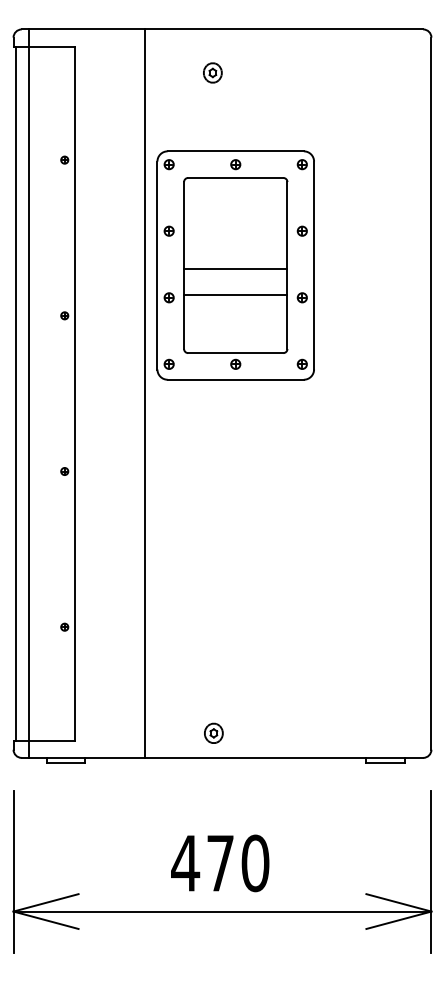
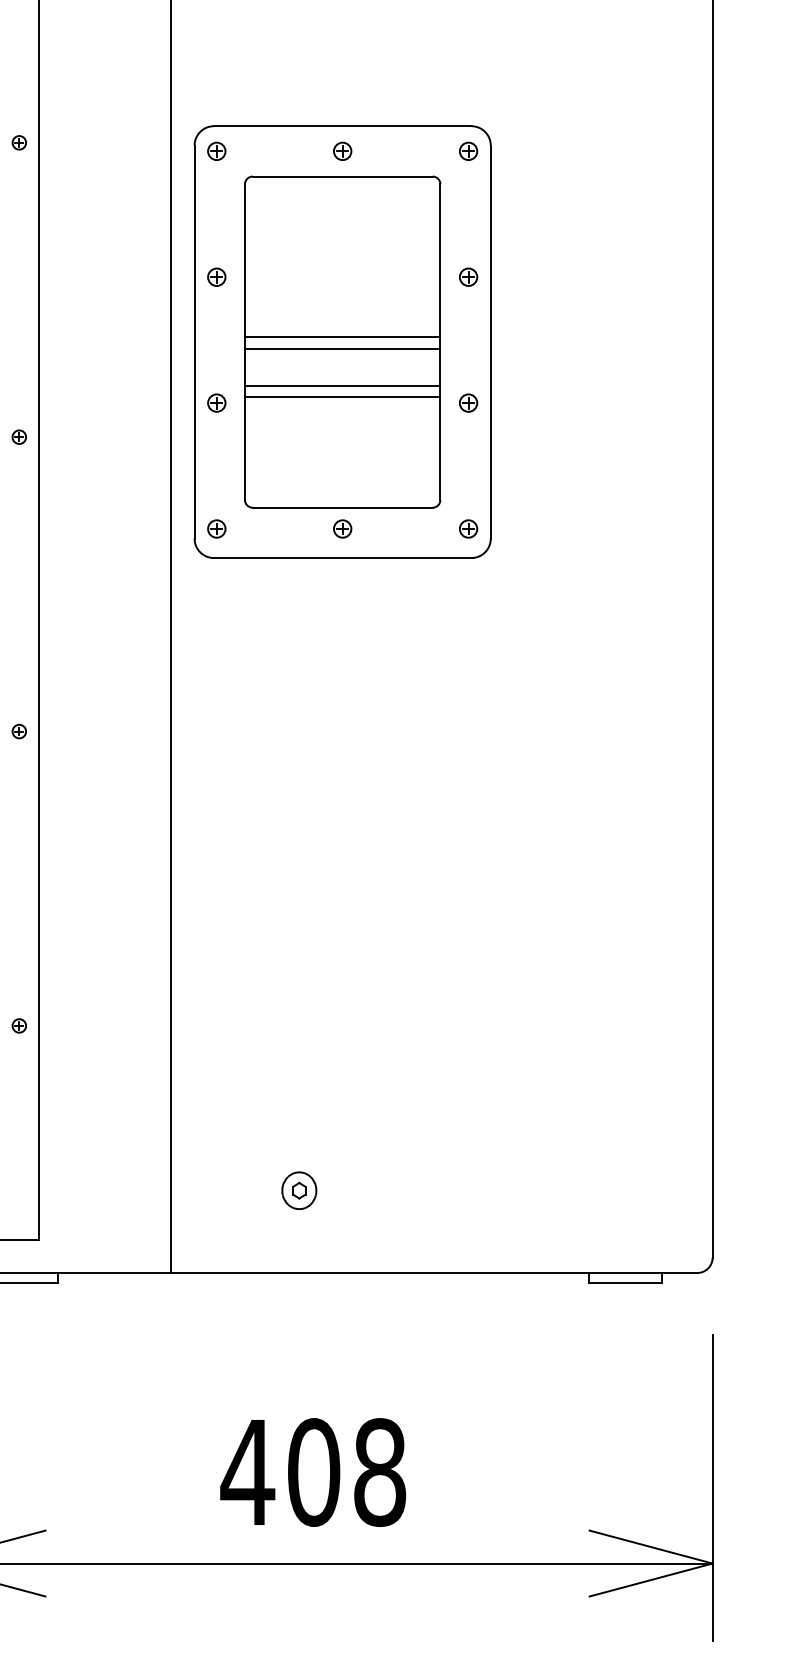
line: (235, 262) -> (342, 336), added
line: (235, 288) -> (342, 385), added
part: (213, 732) -> (298, 1189), moved
text: (237, 863) -> (345, 1472), 470 -> 408

